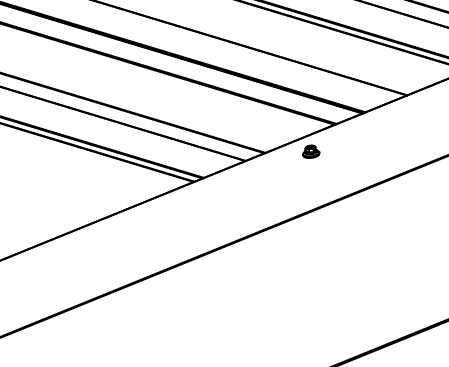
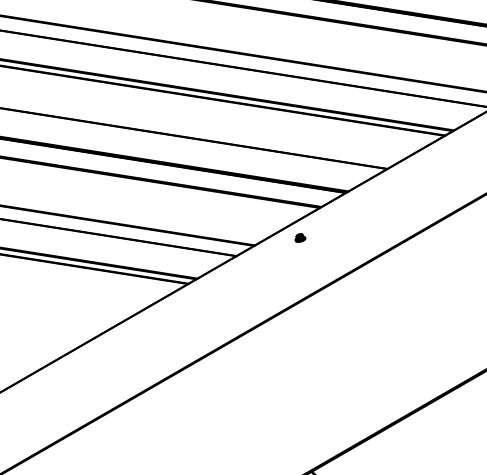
part: (311, 151) -> (300, 237), size x0.6

